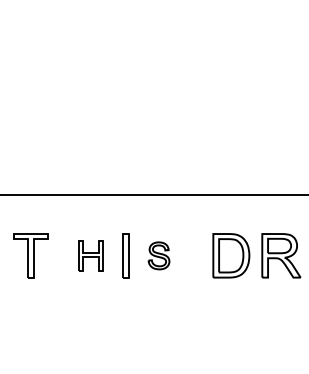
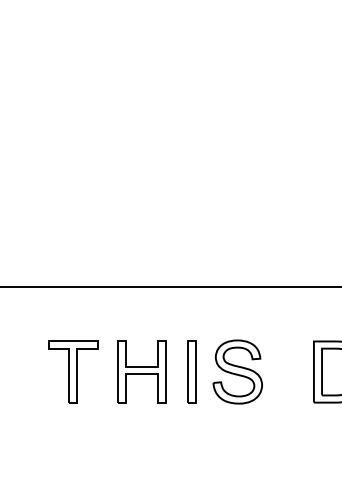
part: (30, 255) -> (72, 371), moved
part: (90, 255) -> (141, 371), size x1.43
part: (158, 255) -> (236, 371), size x1.67

